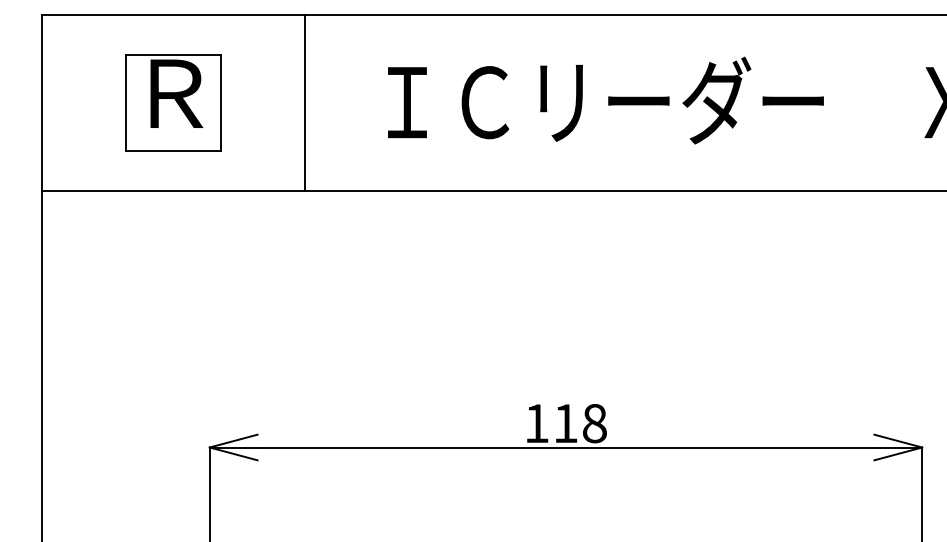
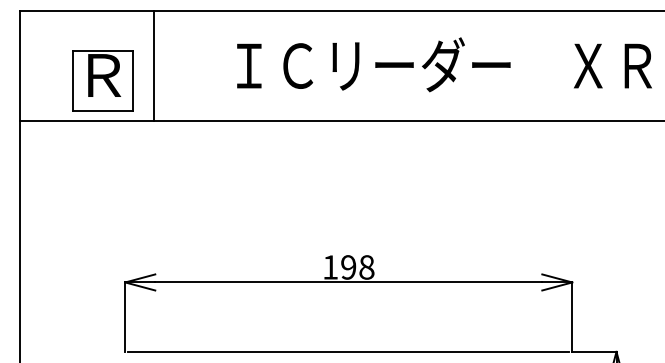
part: (173, 101) -> (102, 80), moved
line: (305, 103) -> (154, 66), moved
text: (565, 423) -> (348, 267), 118 -> 198

